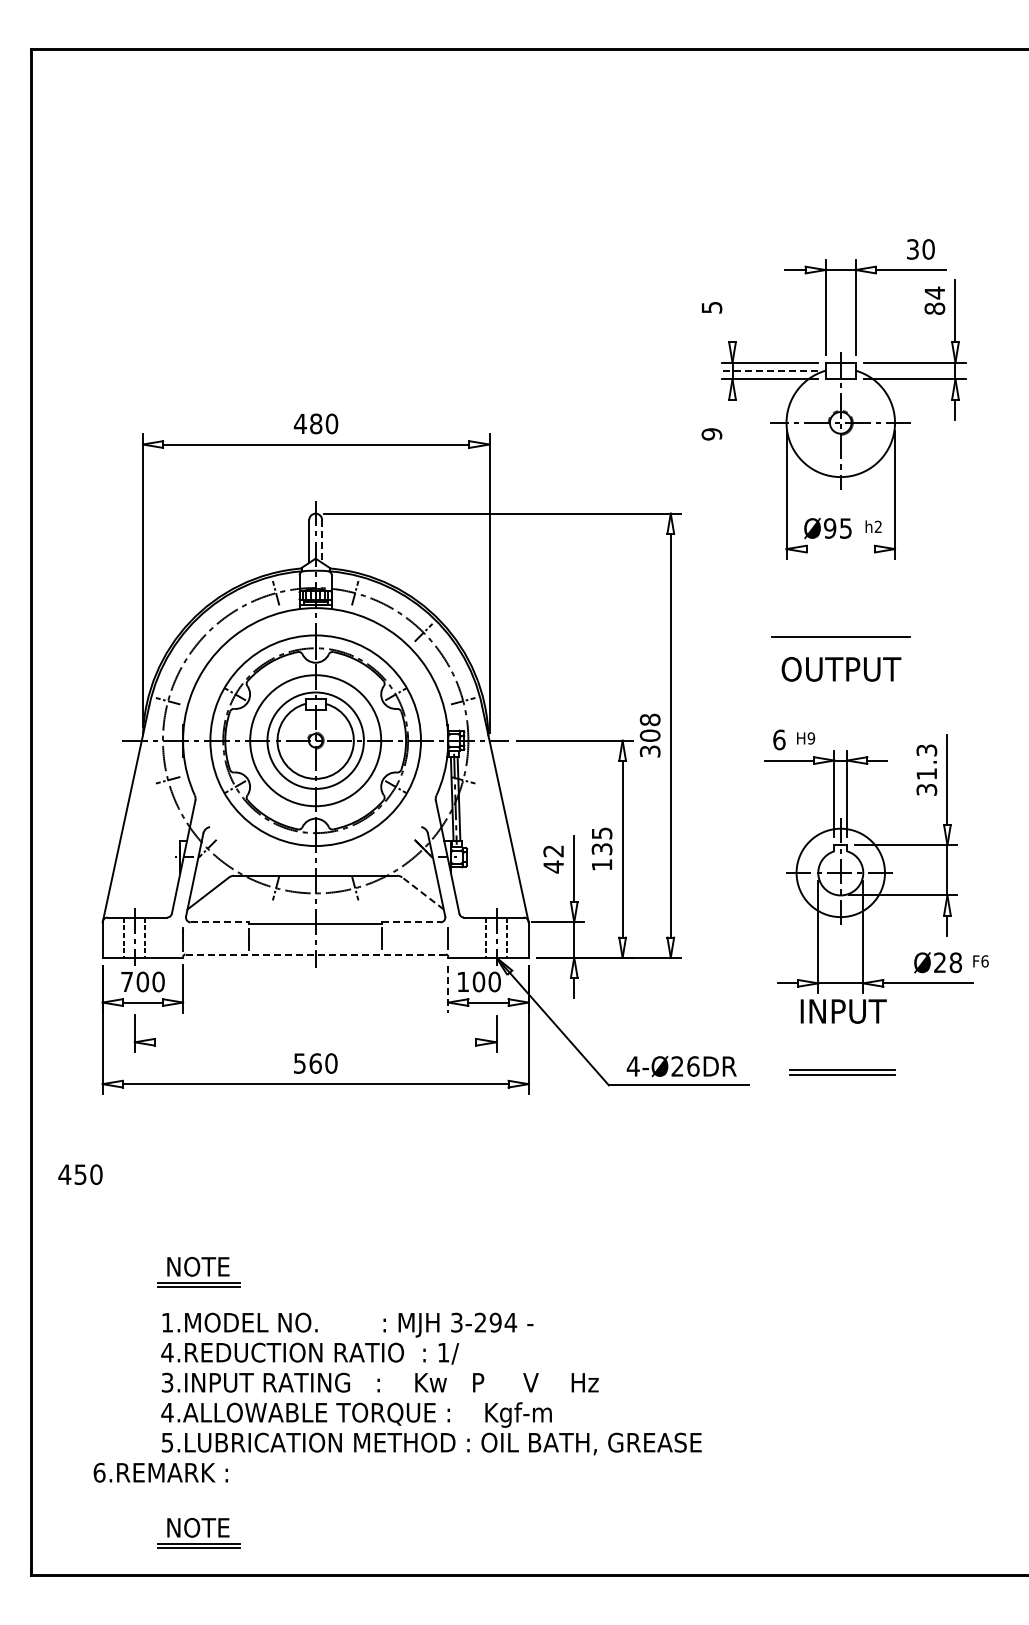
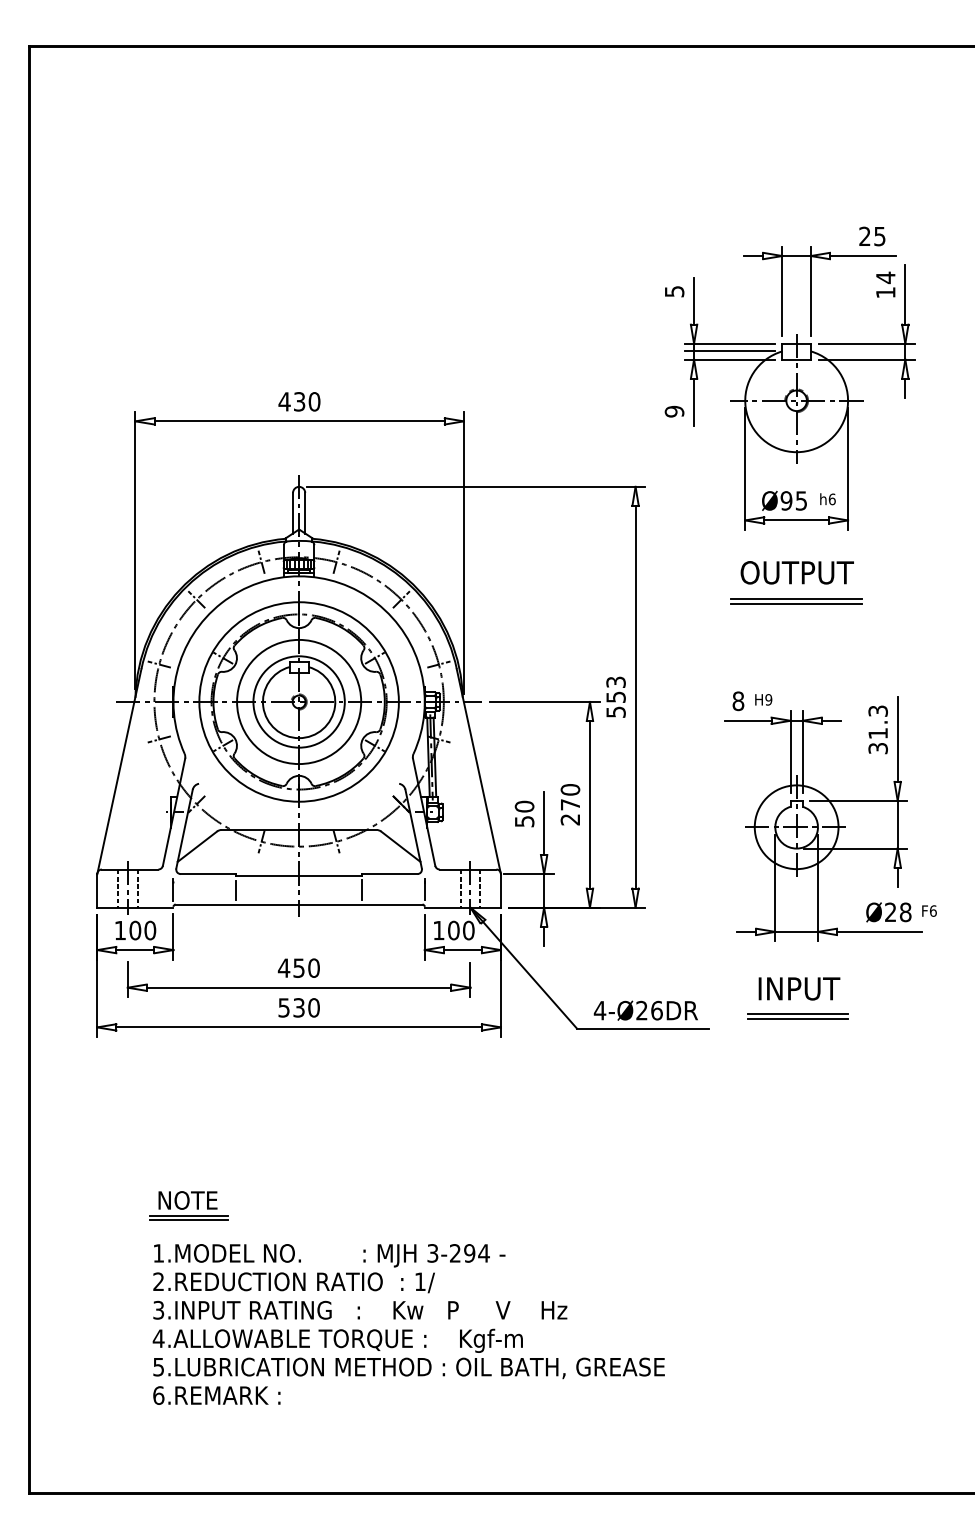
text: (920, 249) -> (872, 236), 30 -> 25
text: (934, 308) -> (885, 292), 84 -> 14
line: (732, 317) -> (694, 300), added
line: (770, 370) -> (730, 351), dashed -> solid
text: (316, 423) -> (299, 401), 480 -> 430
line: (732, 424) -> (694, 402), added
text: (878, 526) -> (832, 499), h2 -> h6
line: (322, 542) -> (305, 514), dashed -> solid
line: (840, 549) -> (796, 520), added
line: (840, 631) -> (796, 598), added
line: (207, 632) -> (196, 599), added
text: (841, 669) -> (797, 572), moved
text: (649, 734) -> (615, 696), 308 -> 553
text: (779, 739) -> (738, 700), 6 -> 8
text: (601, 848) -> (569, 804), 135 -> 270
text: (553, 859) -> (524, 814), 42 -> 50
line: (422, 893) -> (400, 846), dashed -> solid
line: (220, 922) -> (208, 874), dashed -> solid
line: (411, 922) -> (389, 874), dashed -> solid
line: (316, 954) -> (299, 904), dashed -> solid
text: (126, 981) -> (119, 930), 700 -> 100
line: (448, 989) -> (424, 937), dashed -> solid
text: (843, 1011) -> (799, 988), moved
line: (315, 1042) -> (298, 987), added
text: (315, 1063) -> (298, 1007), 560 -> 530
text: (80, 1174) -> (298, 968), moved
text: (167, 1352) -> (158, 1281), 4.REDUCTION -> 2.REDUCTION
text: (160, 1472) -> (216, 1395), moved
part: (198, 1533) -> (188, 1453), removed

